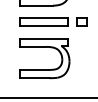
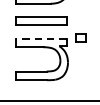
part: (81, 21) -> (80, 37), moved
line: (43, 38) -> (40, 38), solid -> dashed

